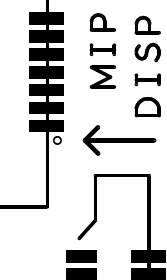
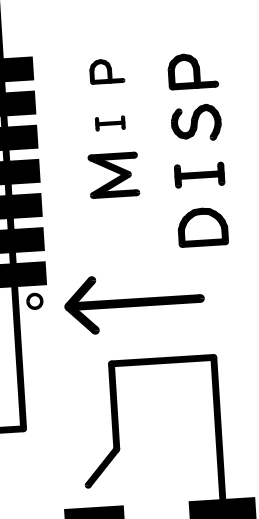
part: (102, 22) -> (106, 71), size x0.7
part: (102, 49) -> (109, 122), size x0.6
part: (119, 140) -> (134, 302), moved

